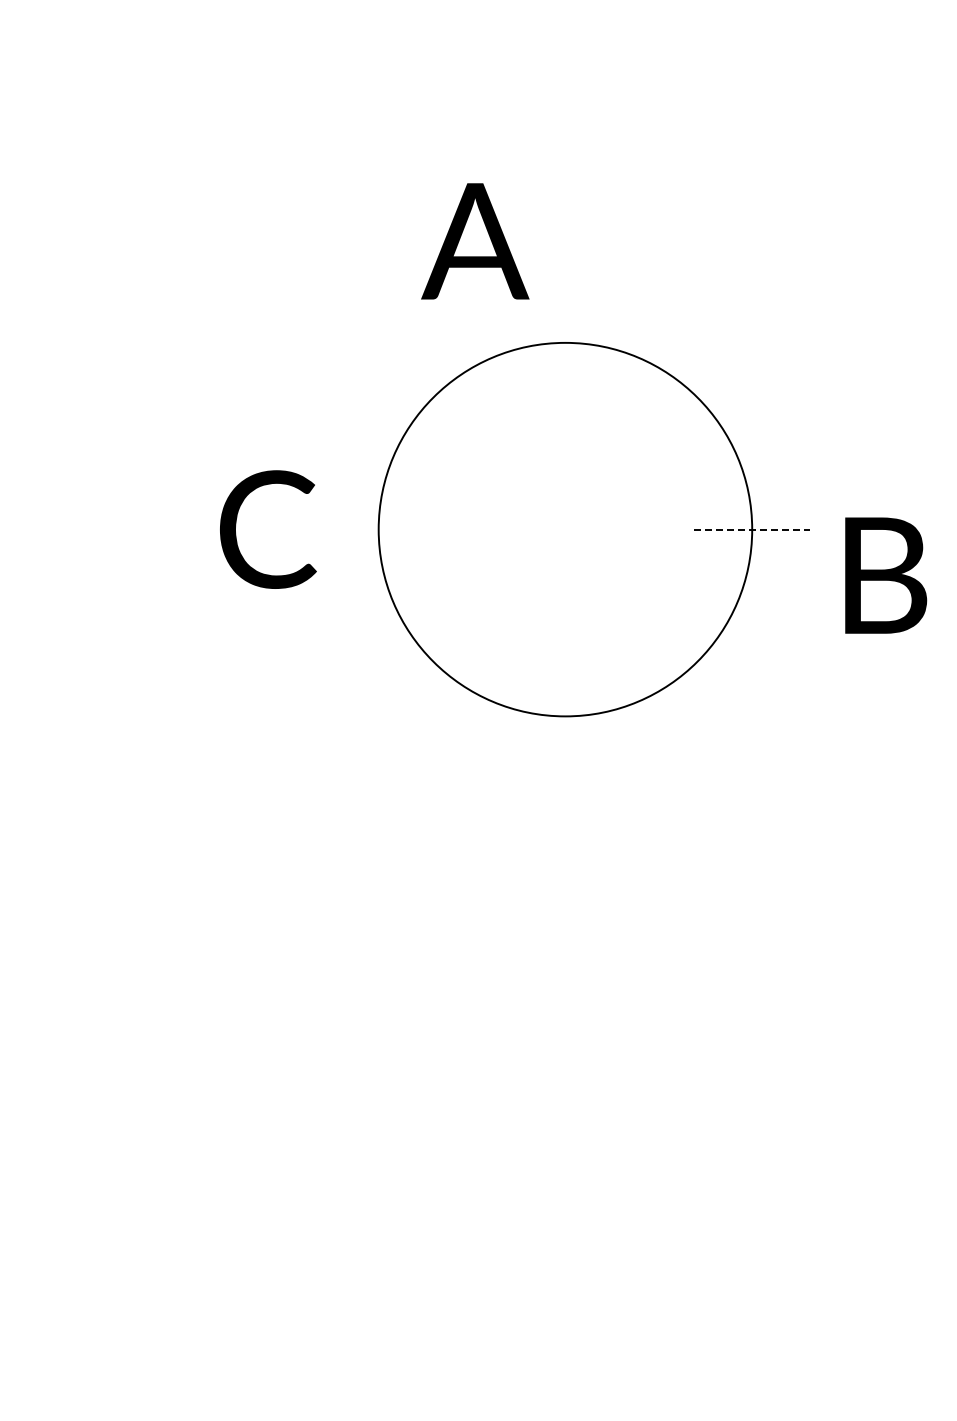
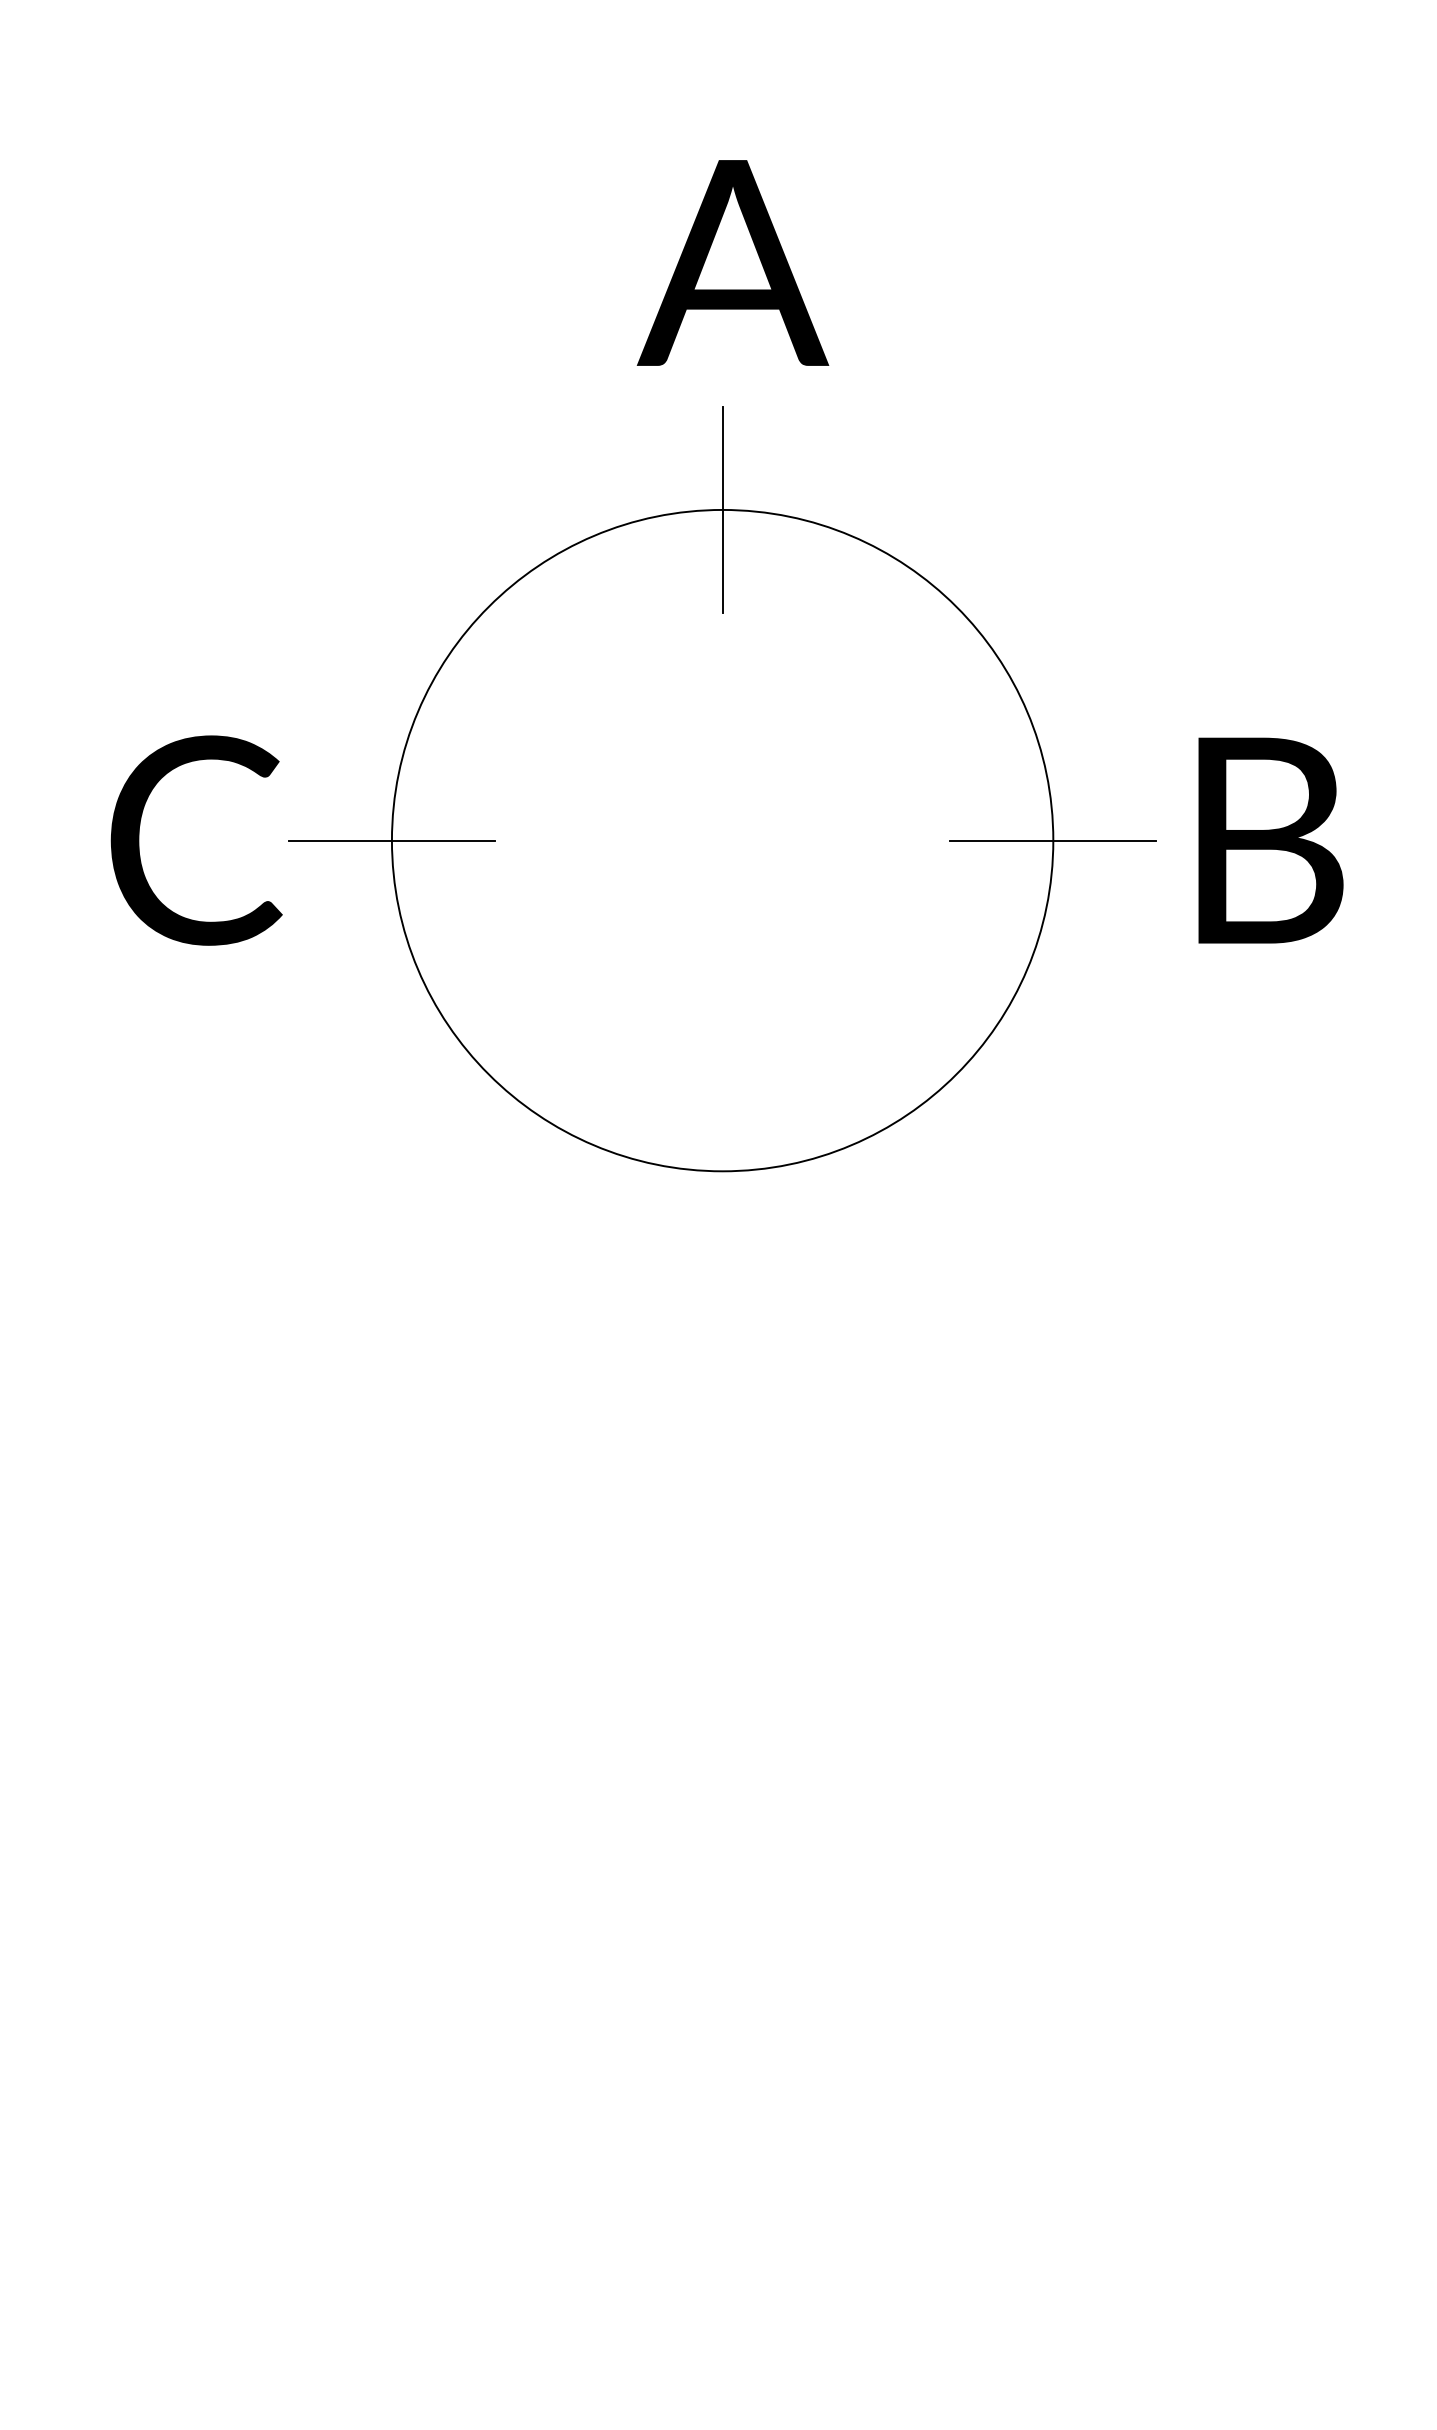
text: (475, 241) -> (733, 263), moved
line: (565, 342) -> (722, 509), added
line: (378, 529) -> (391, 840), added
line: (752, 529) -> (1053, 840), dashed -> solid
text: (886, 575) -> (1271, 840), moved

